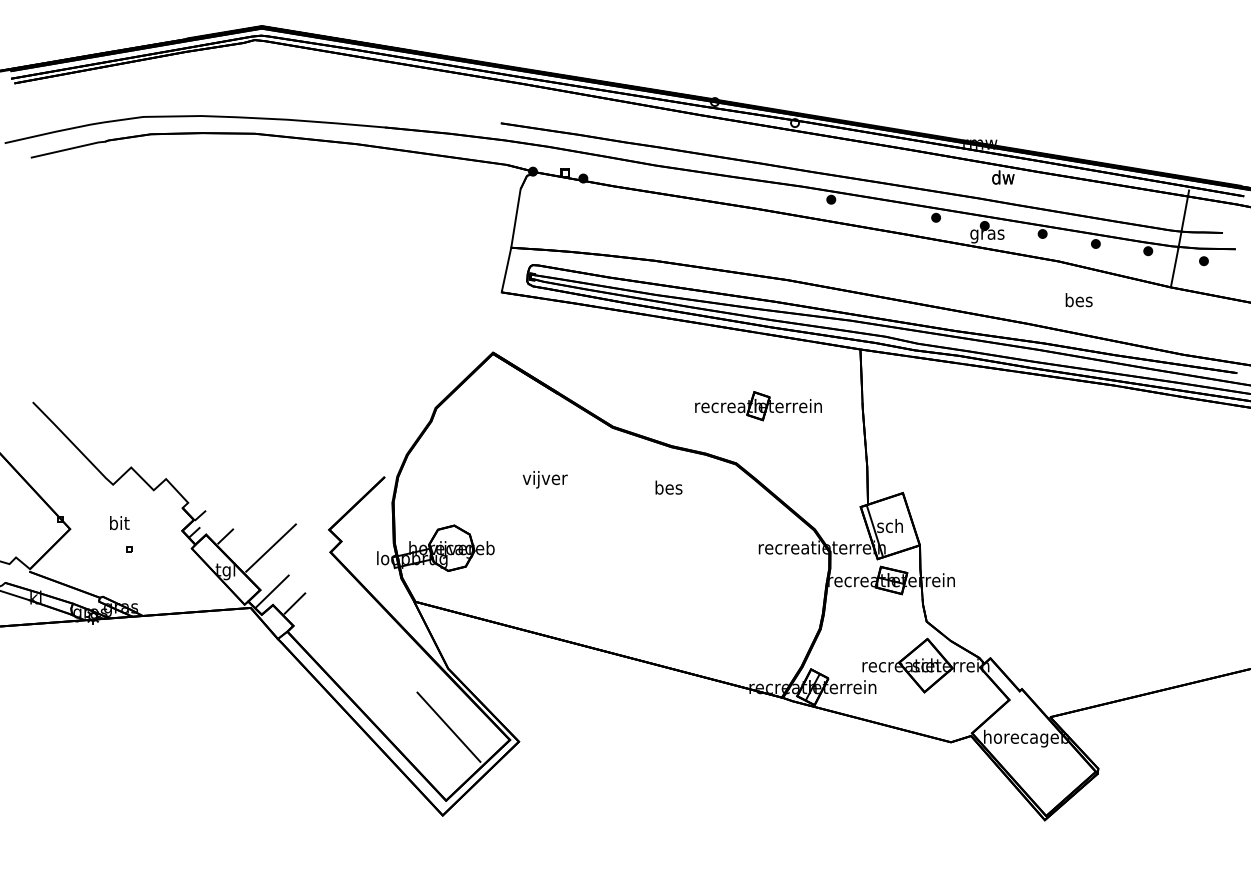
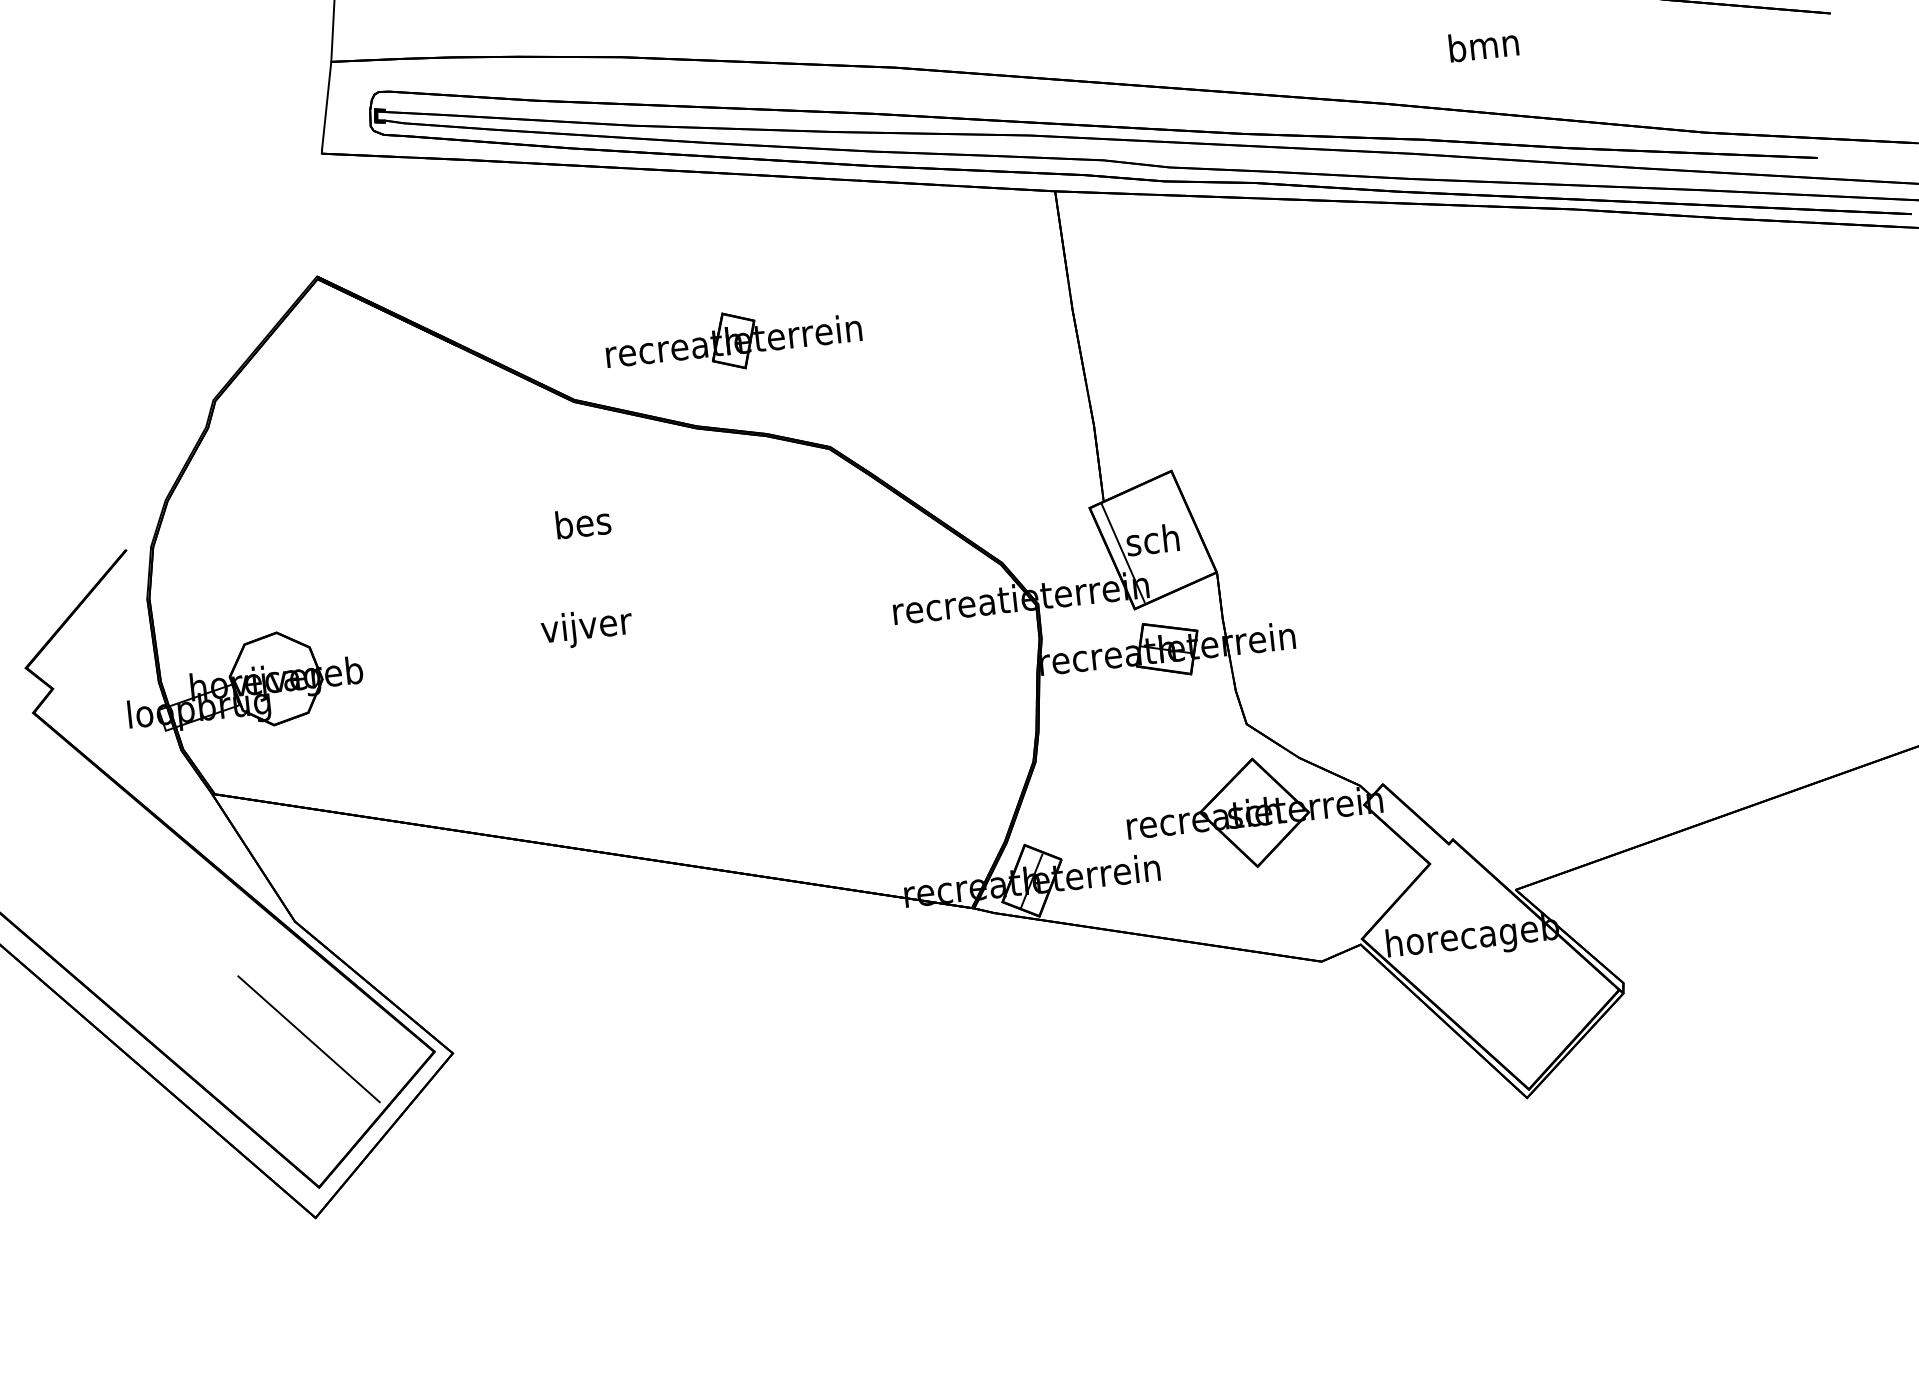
text: (1078, 300) -> (1483, 46), bes -> bmn
part: (758, 406) -> (733, 341), moved
text: (544, 479) -> (585, 627), moved
text: (668, 487) -> (582, 522), moved

